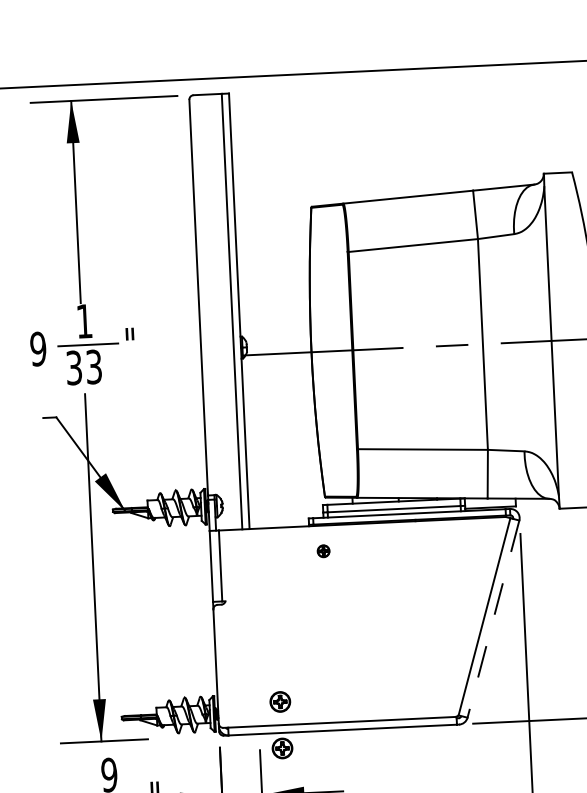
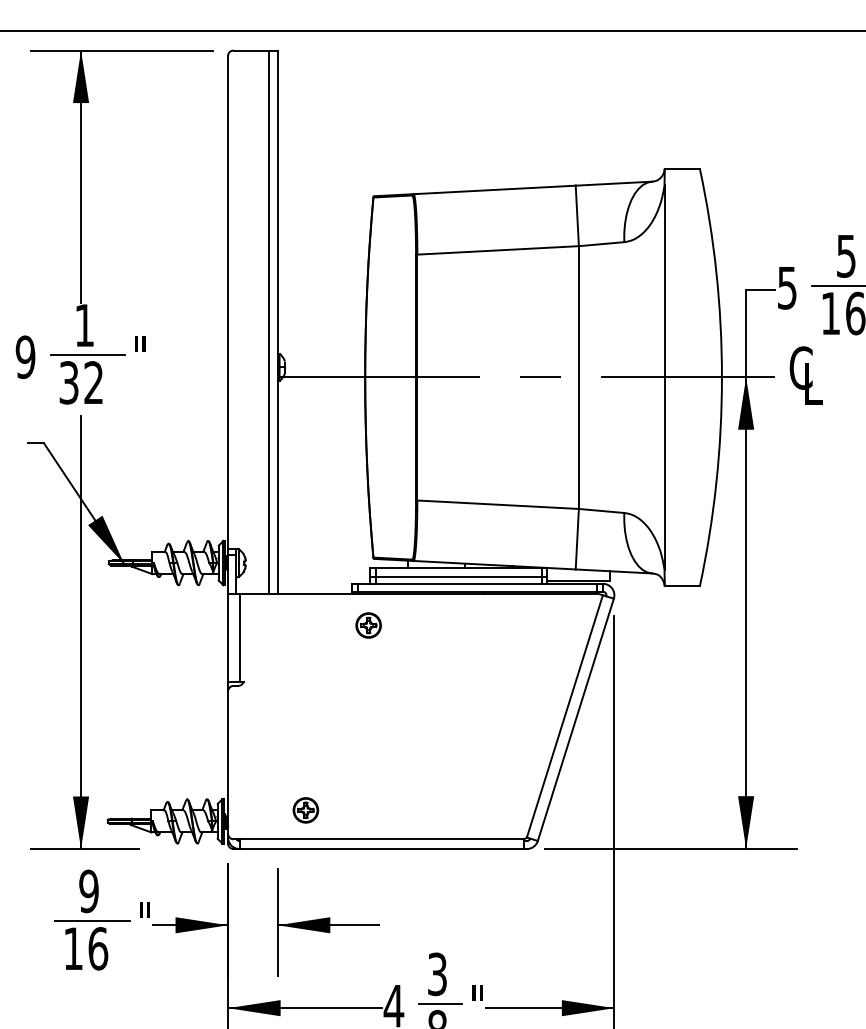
text: (93, 366) -> (93, 382), 33 -> 32
part: (323, 551) -> (368, 625), size x1.67
line: (493, 618) -> (575, 719), dashed -> solid
part: (282, 748) -> (305, 868), removed

